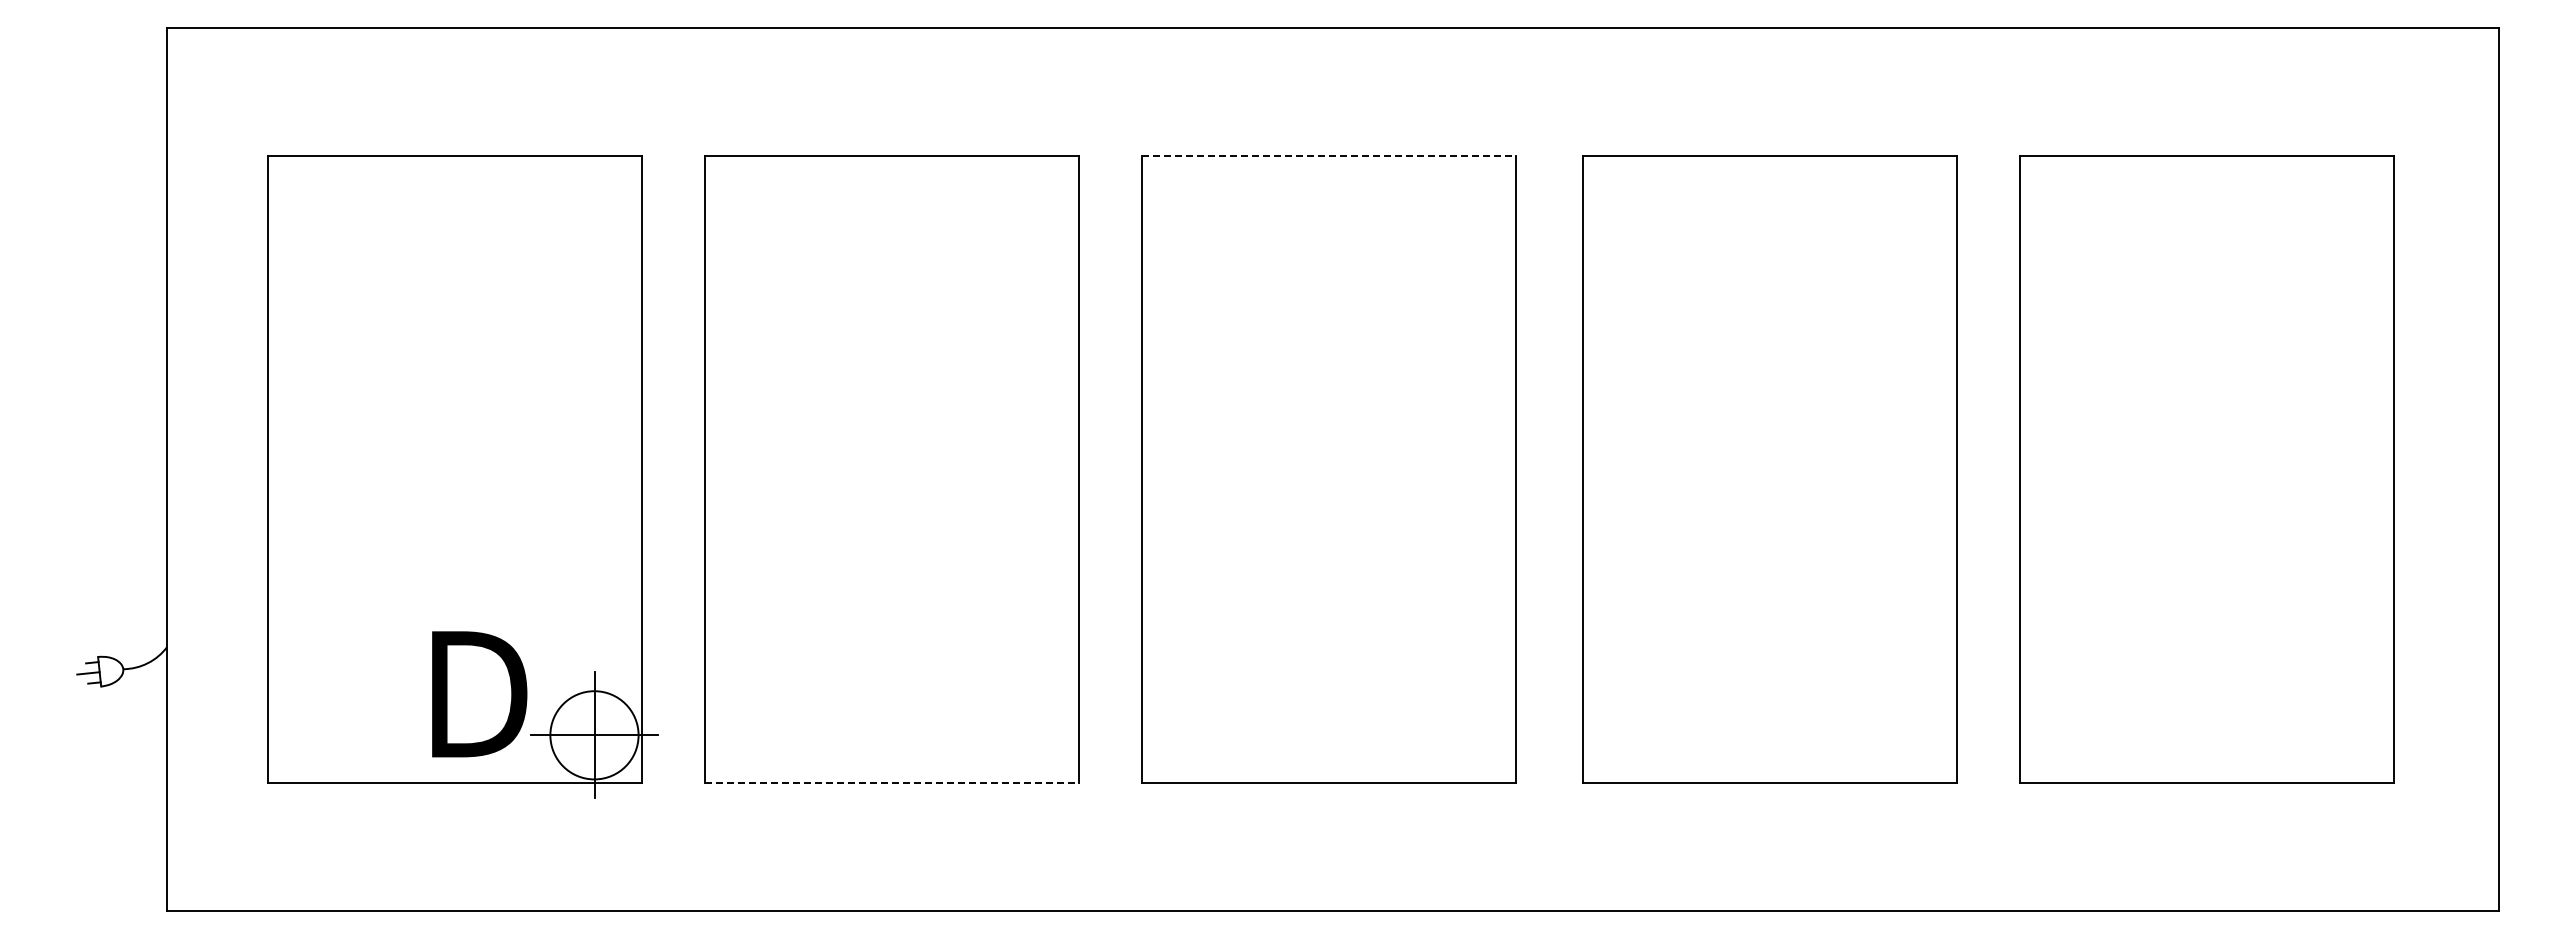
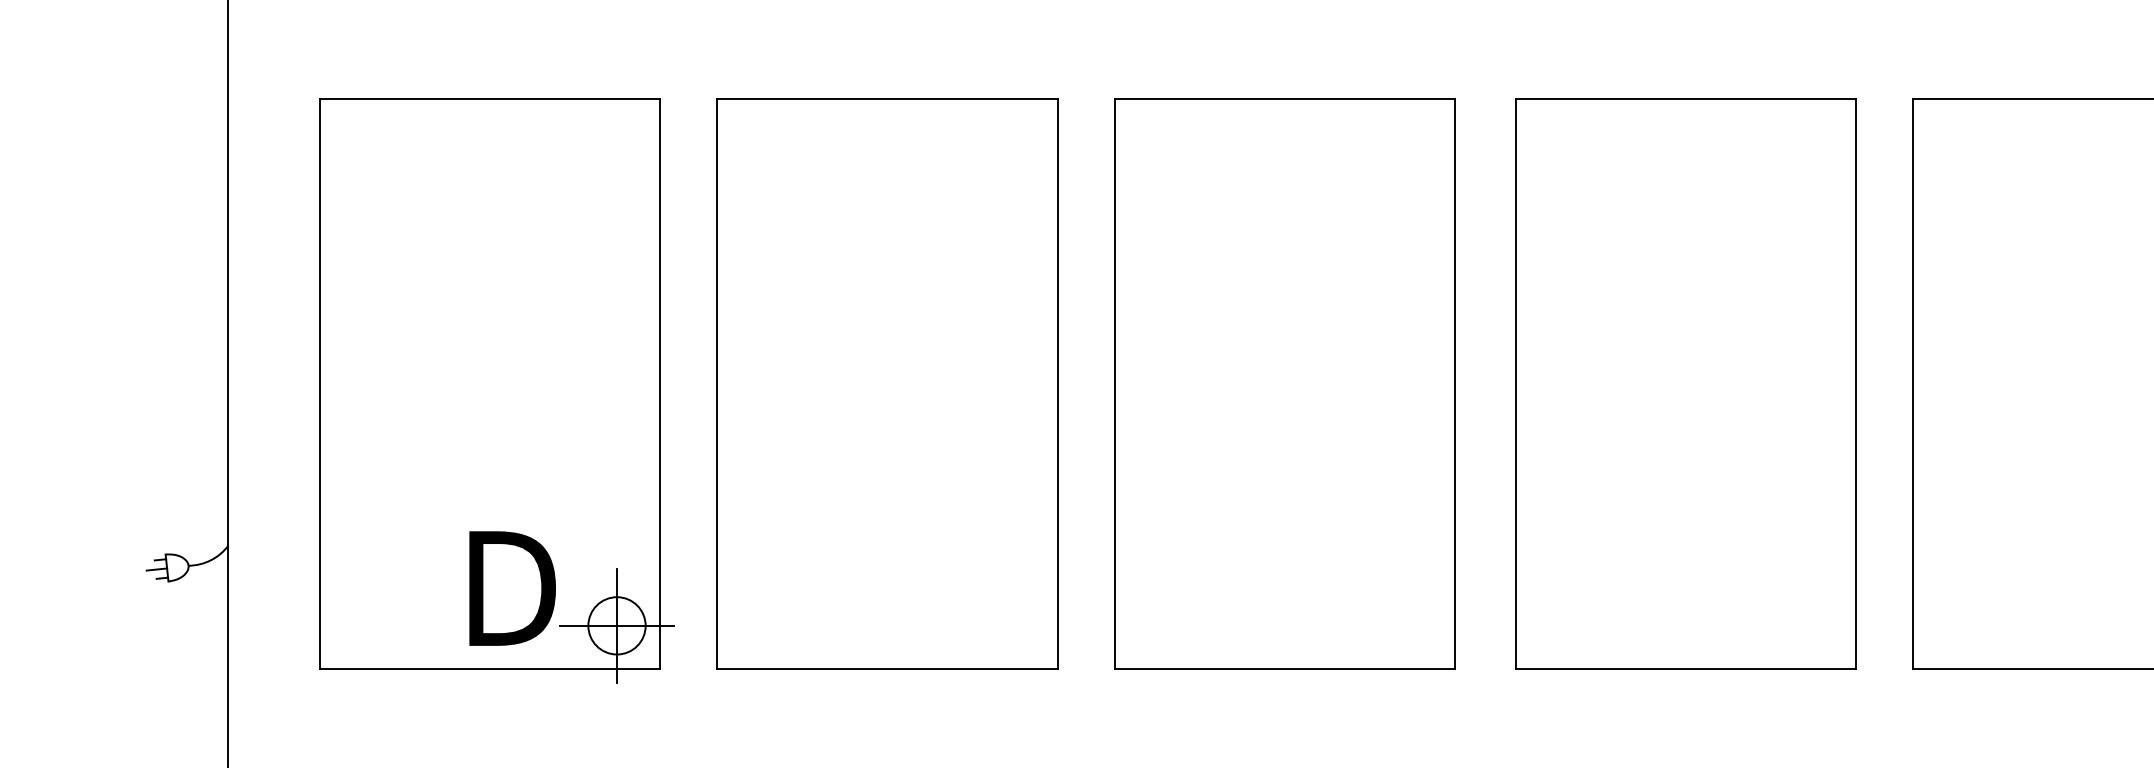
line: (1329, 156) -> (1285, 99), dashed -> solid
circle: (594, 734) -> (617, 625), size x0.71
line: (892, 782) -> (888, 668), dashed -> solid

